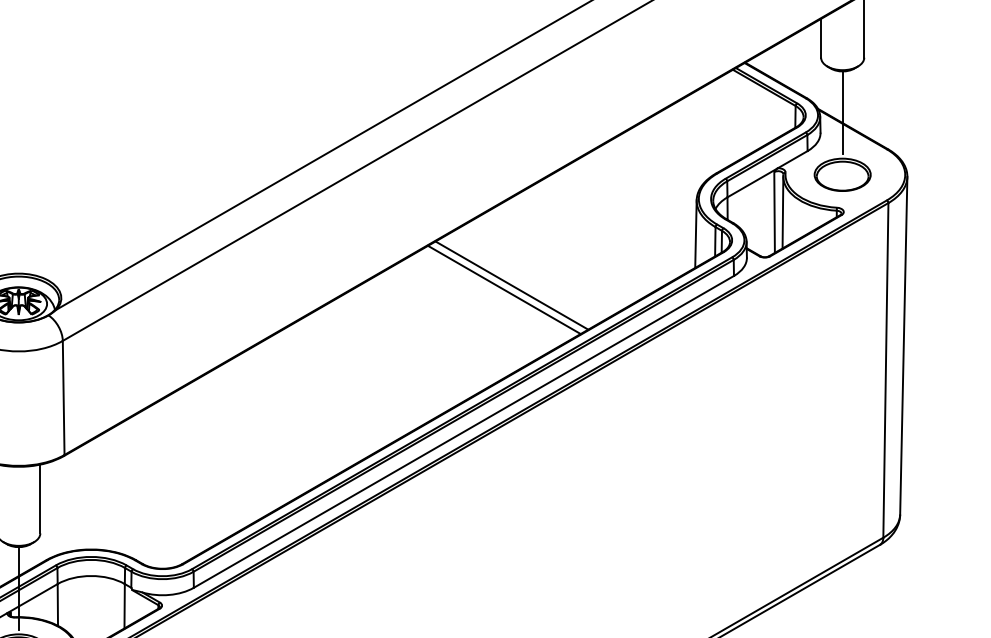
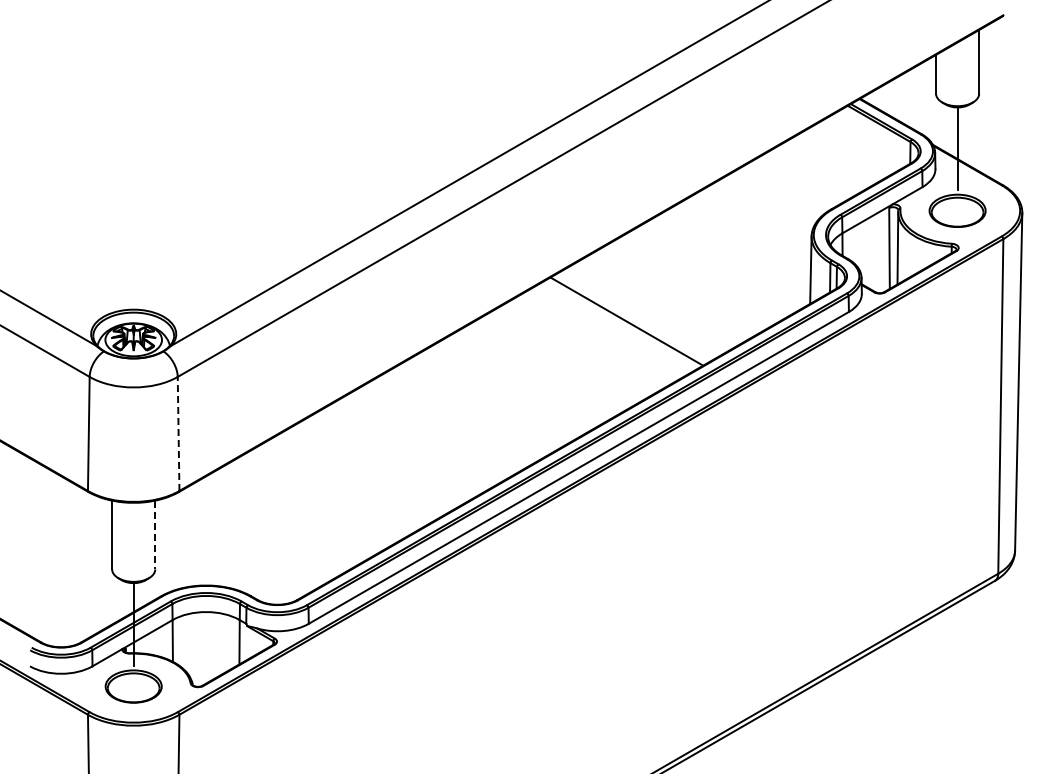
line: (503, 289) -> (618, 325), removed
line: (63, 397) -> (178, 433), solid -> dashed
line: (40, 499) -> (155, 535), solid -> dashed

